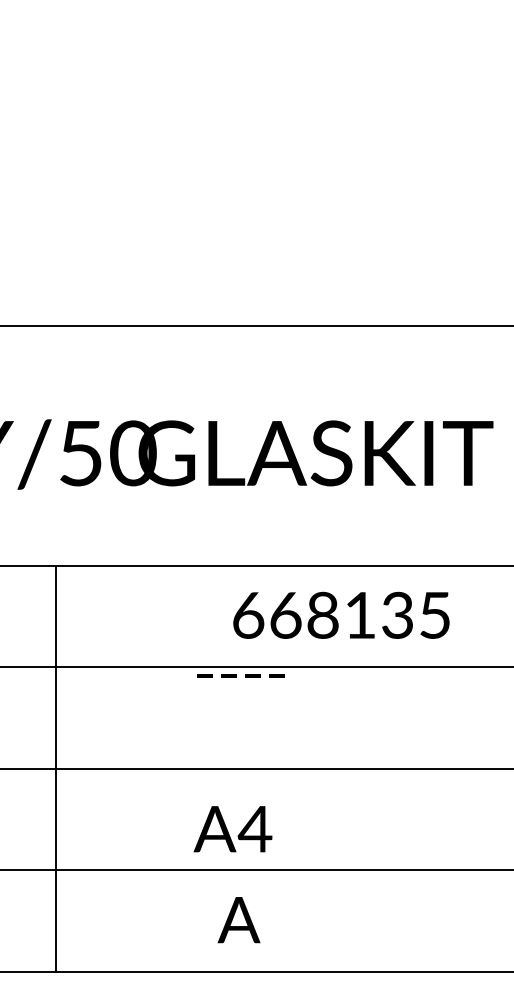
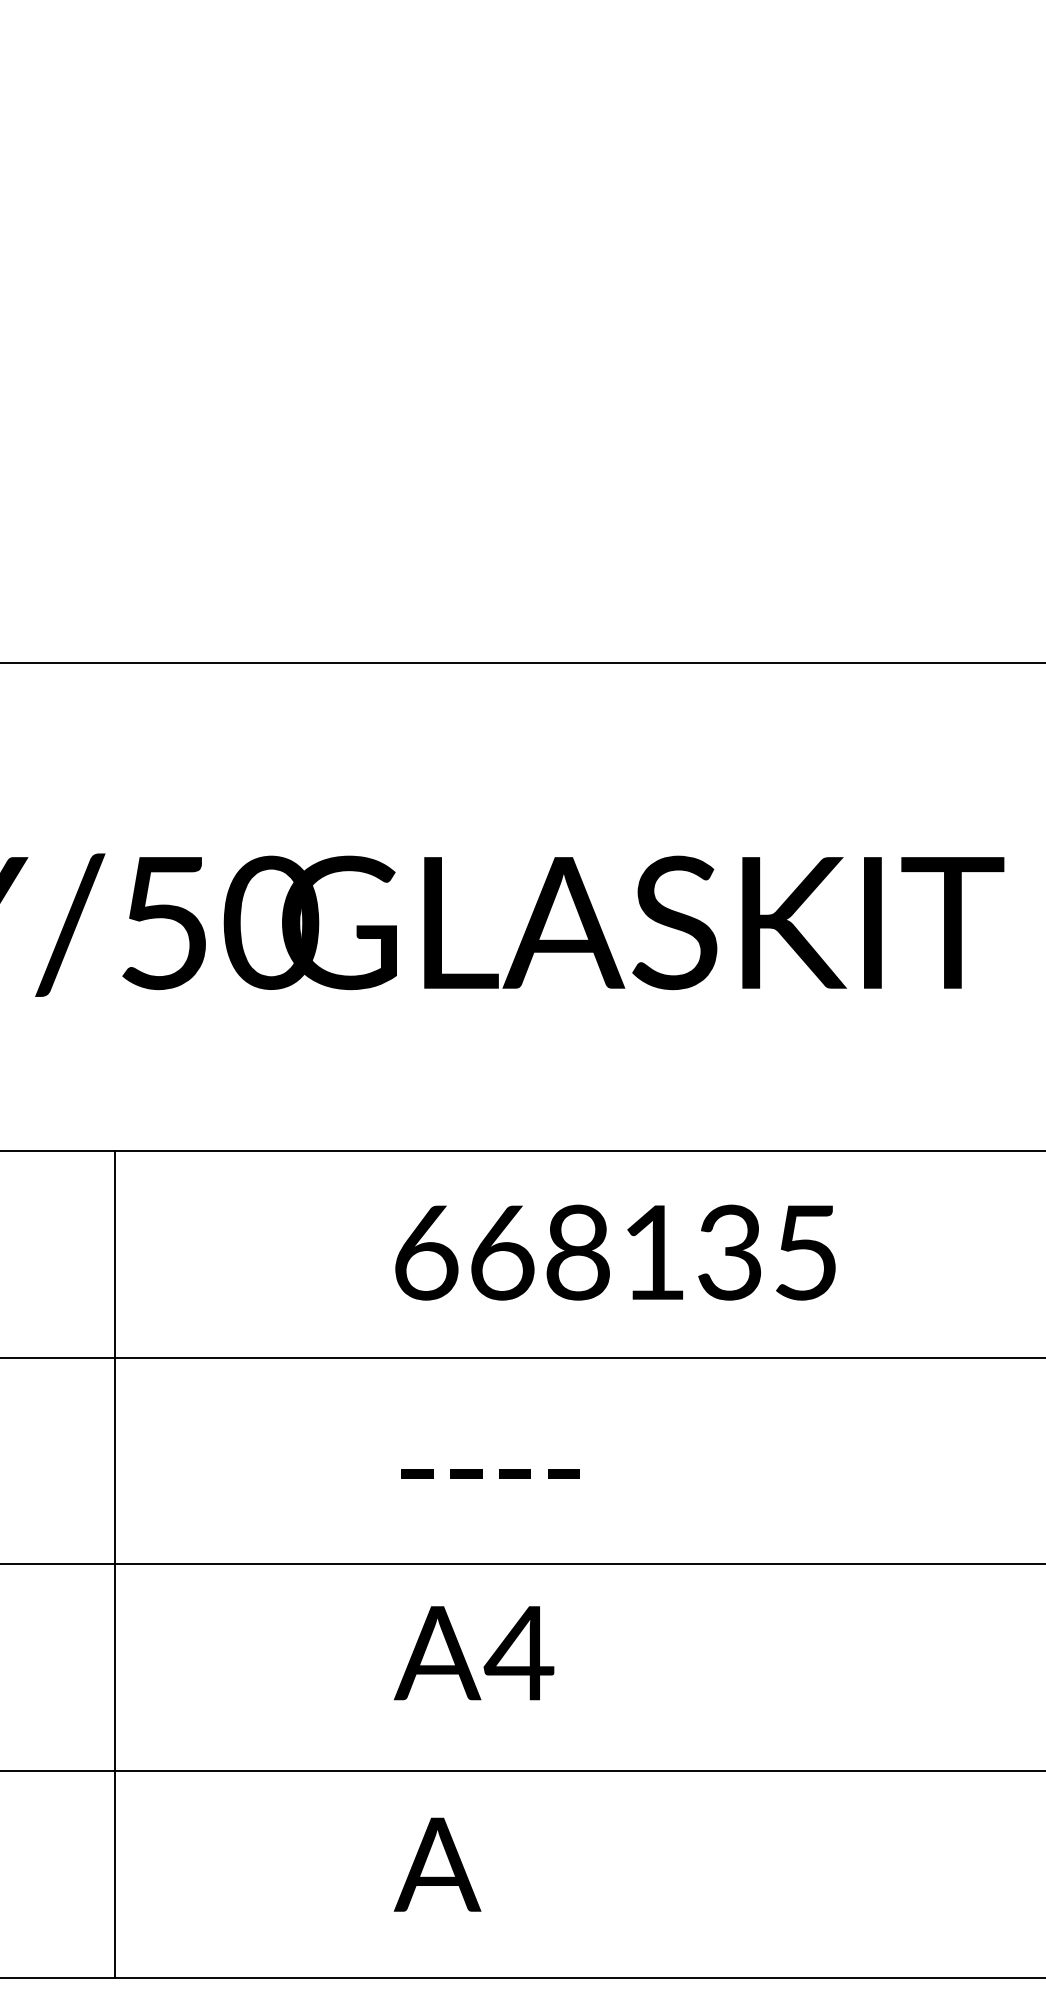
text: (341, 614) -> (615, 1250), moved
text: (240, 675) -> (489, 1472), moved
text: (232, 829) -> (473, 1653), moved
text: (238, 920) -> (436, 1865), moved

